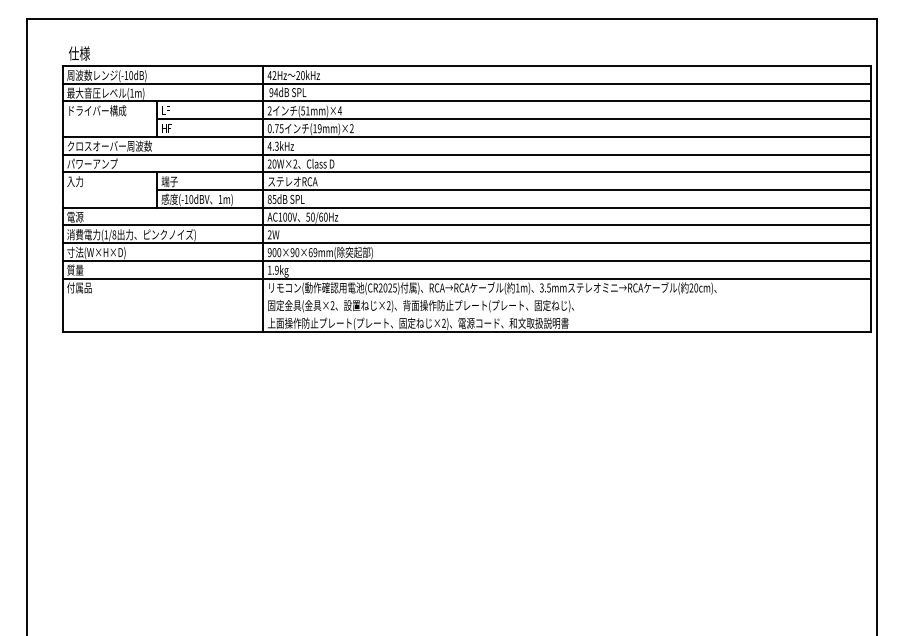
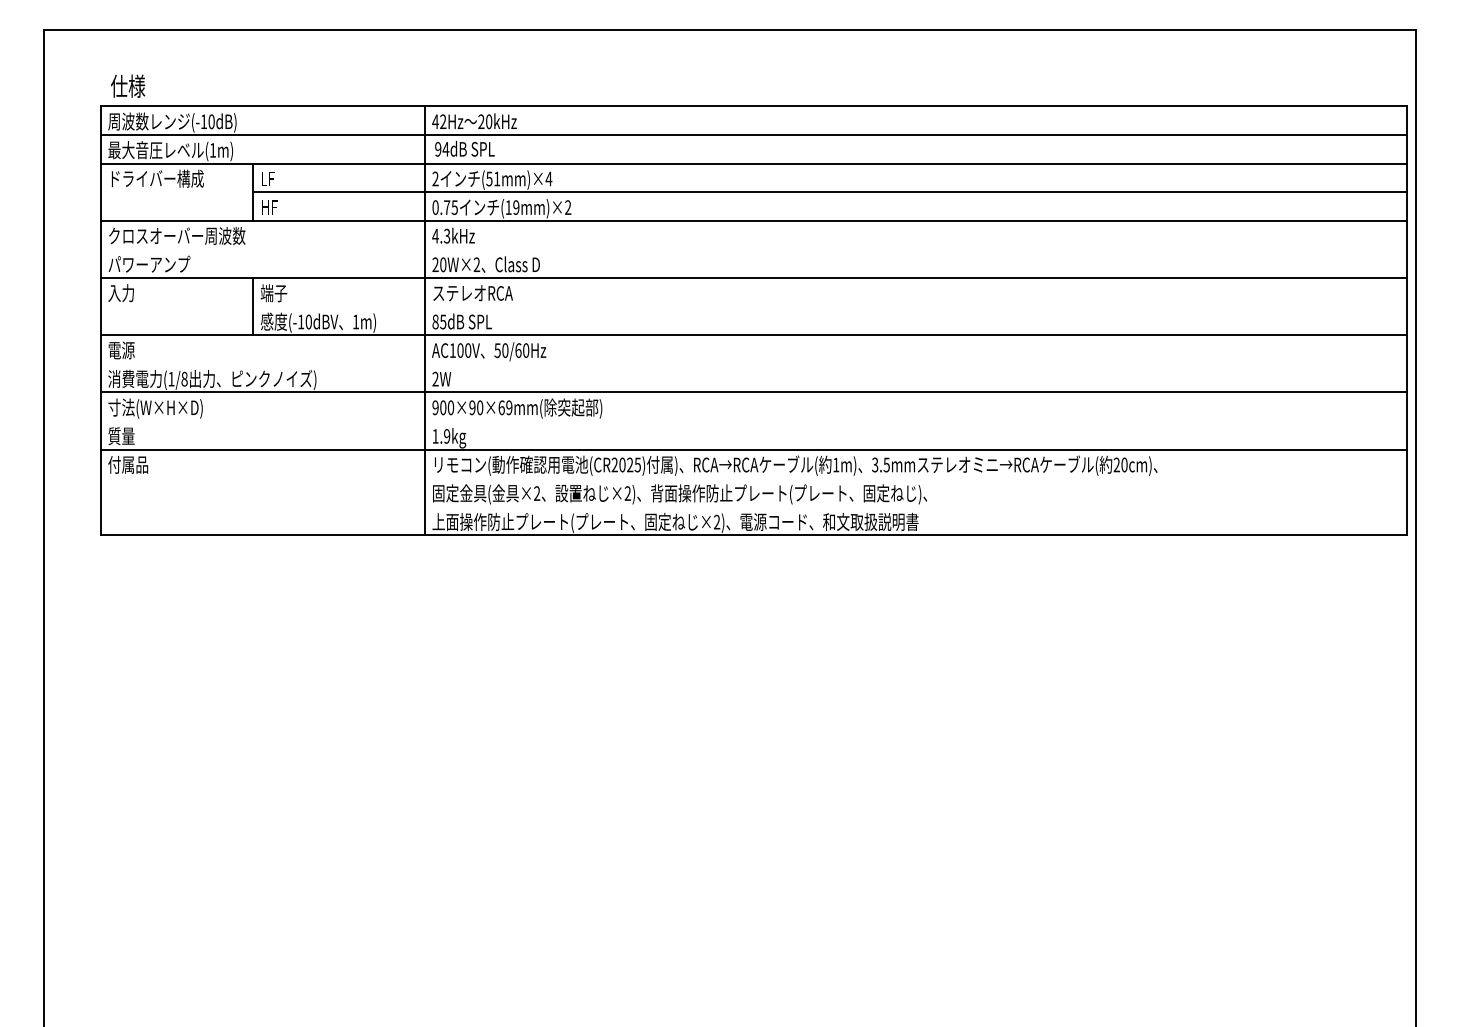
line: (466, 154) -> (753, 249), removed
line: (513, 189) -> (829, 305), removed
line: (466, 225) -> (753, 364), removed
line: (466, 260) -> (753, 420), removed

